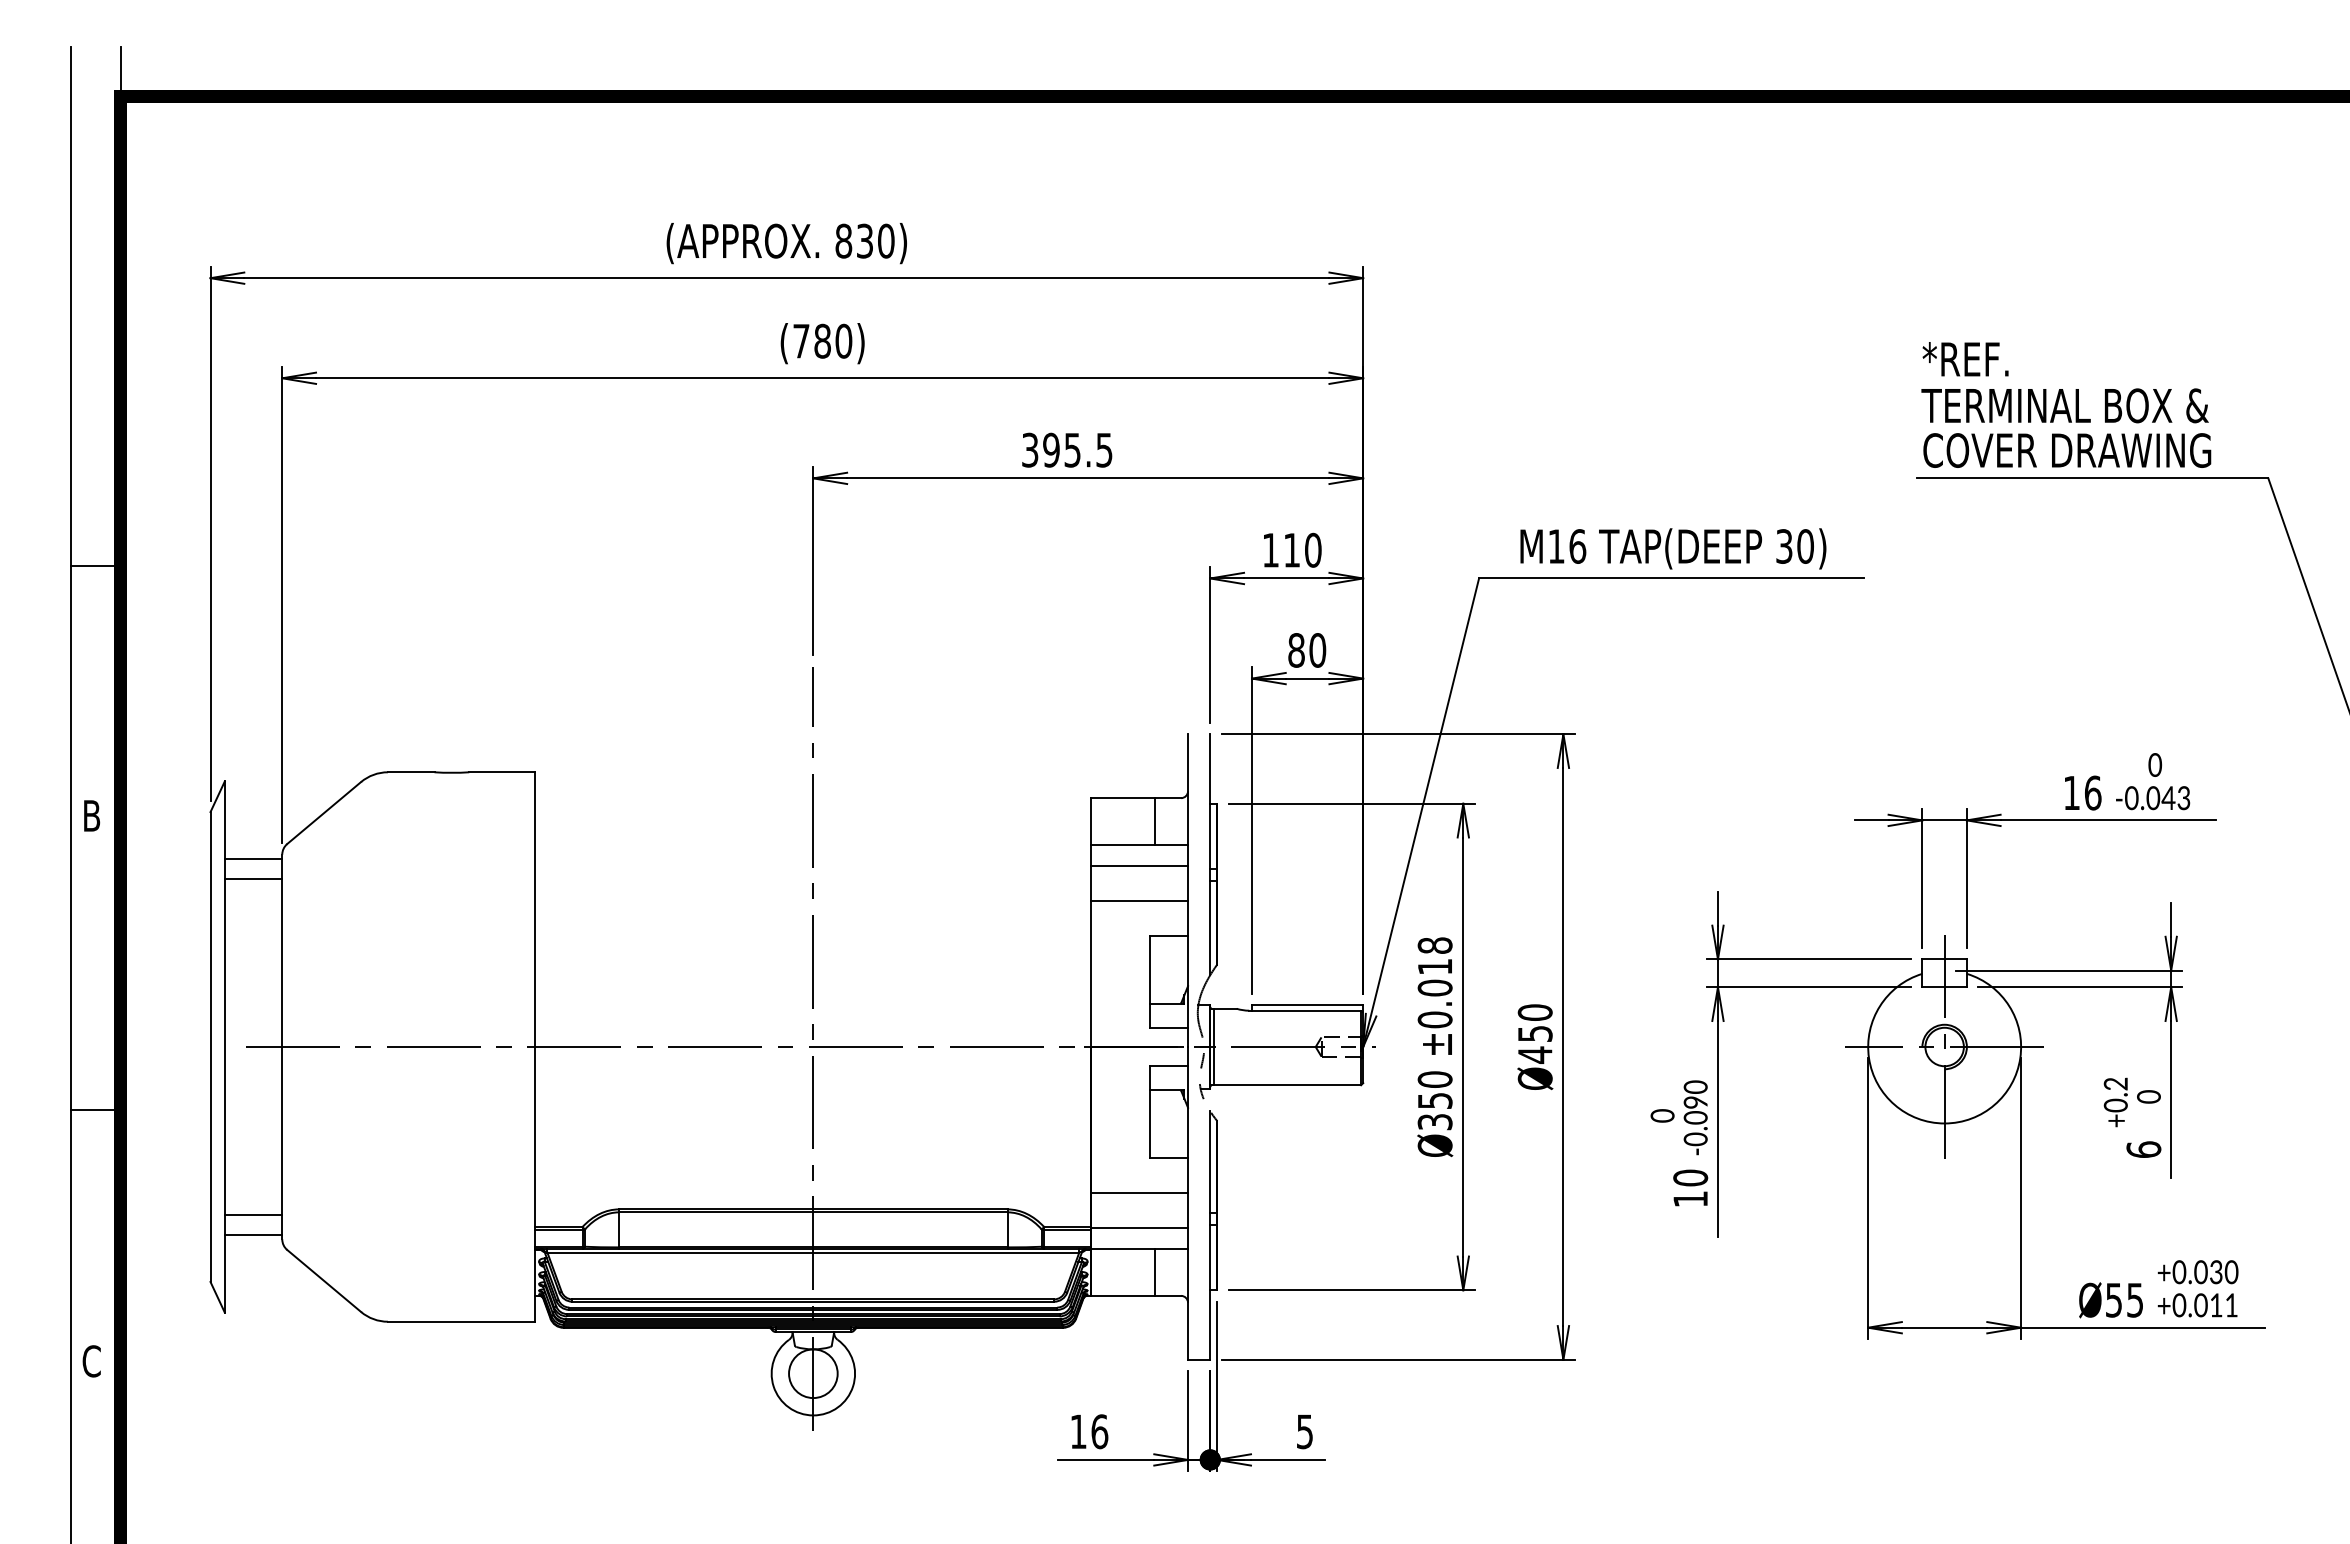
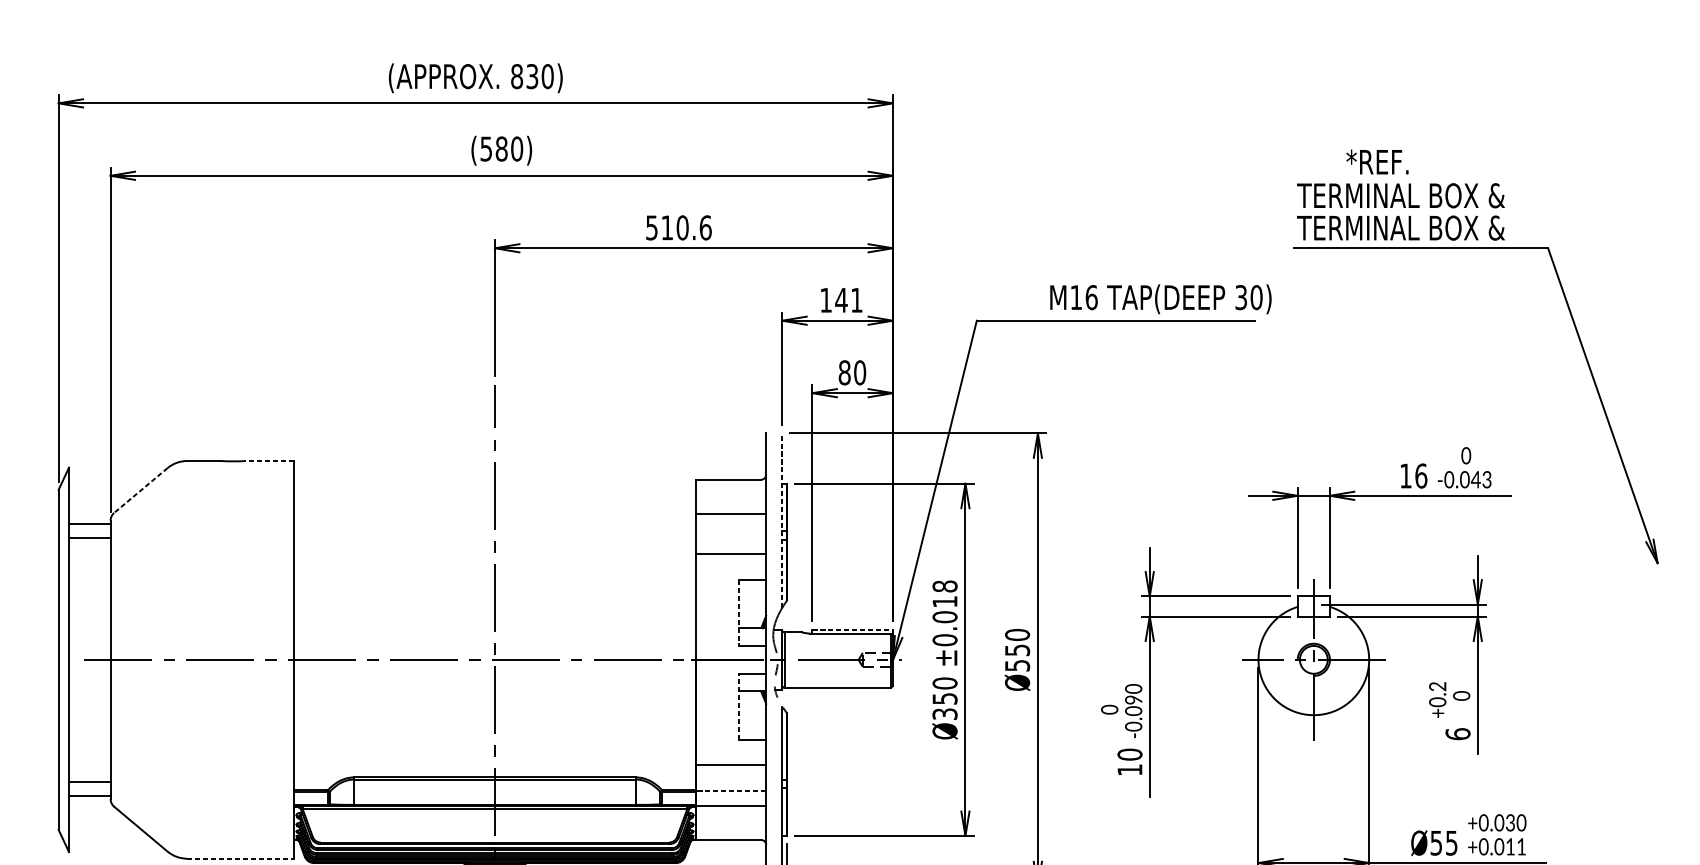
text: (801, 341) -> (486, 149), (780) -> (580)
text: (1965, 359) -> (1377, 162), moved
text: (1067, 449) -> (678, 227), 395.5 -> 510.6
text: (2066, 450) -> (1402, 228), COVER DRAWING -> TERMINAL BOX &
text: (1673, 548) -> (1161, 299), moved
text: (1302, 549) -> (849, 299), 110 -> 141
line: (501, 772) -> (269, 461), solid -> dashed
line: (323, 813) -> (140, 490), solid -> dashed
line: (1154, 821) -> (741, 496), removed
line: (1210, 854) -> (782, 520), solid -> dashed
line: (1139, 865) -> (731, 528), removed
line: (1149, 981) -> (738, 612), solid -> dashed
line: (1307, 1005) -> (852, 629), solid -> dashed
text: (1535, 1054) -> (1017, 665), Ø450 -> Ø550
line: (1149, 1112) -> (738, 707), solid -> dashed
line: (1139, 1228) -> (731, 791), solid -> dashed
line: (1154, 1271) -> (741, 822), removed
line: (461, 1321) -> (240, 858), solid -> dashed

